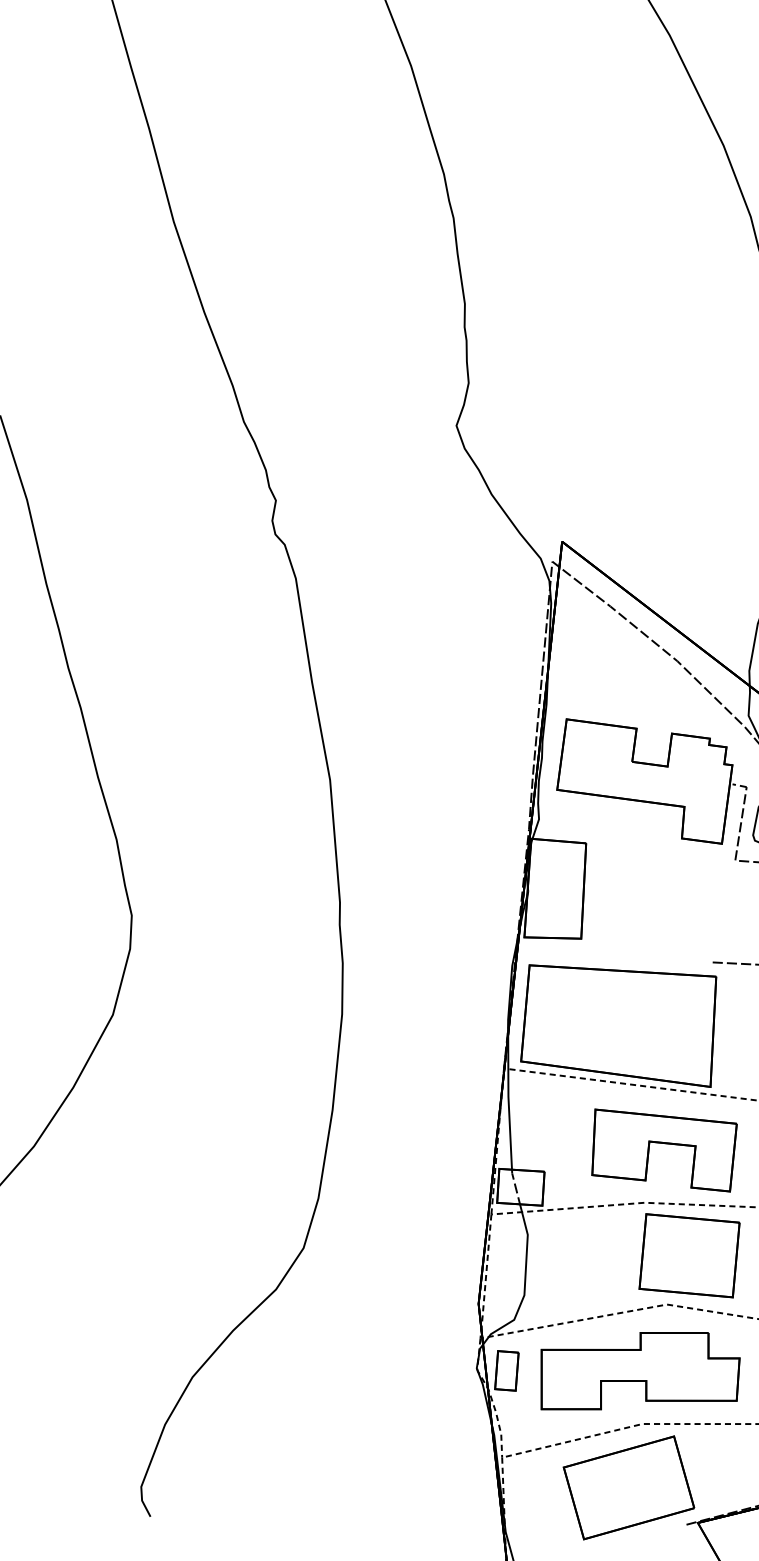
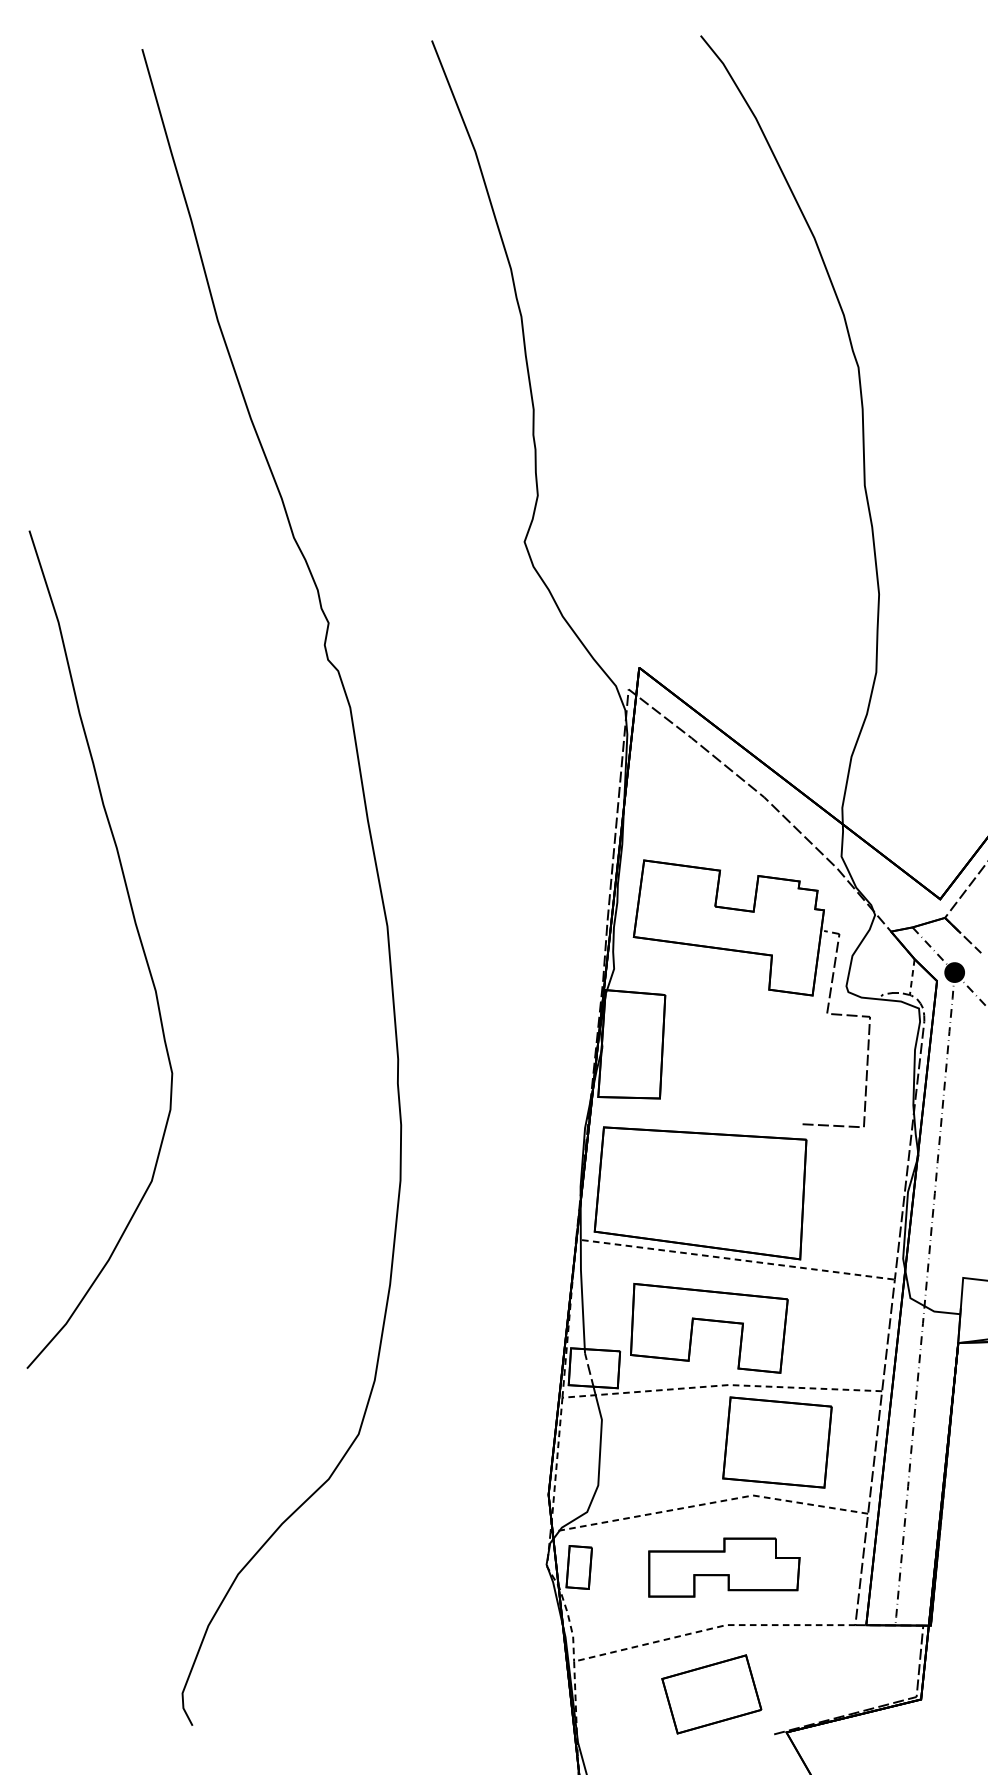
part: (664, 1144) -> (709, 1321), moved
part: (640, 1370) -> (724, 1567), size x0.7
part: (628, 1487) -> (711, 1694), size x0.7

